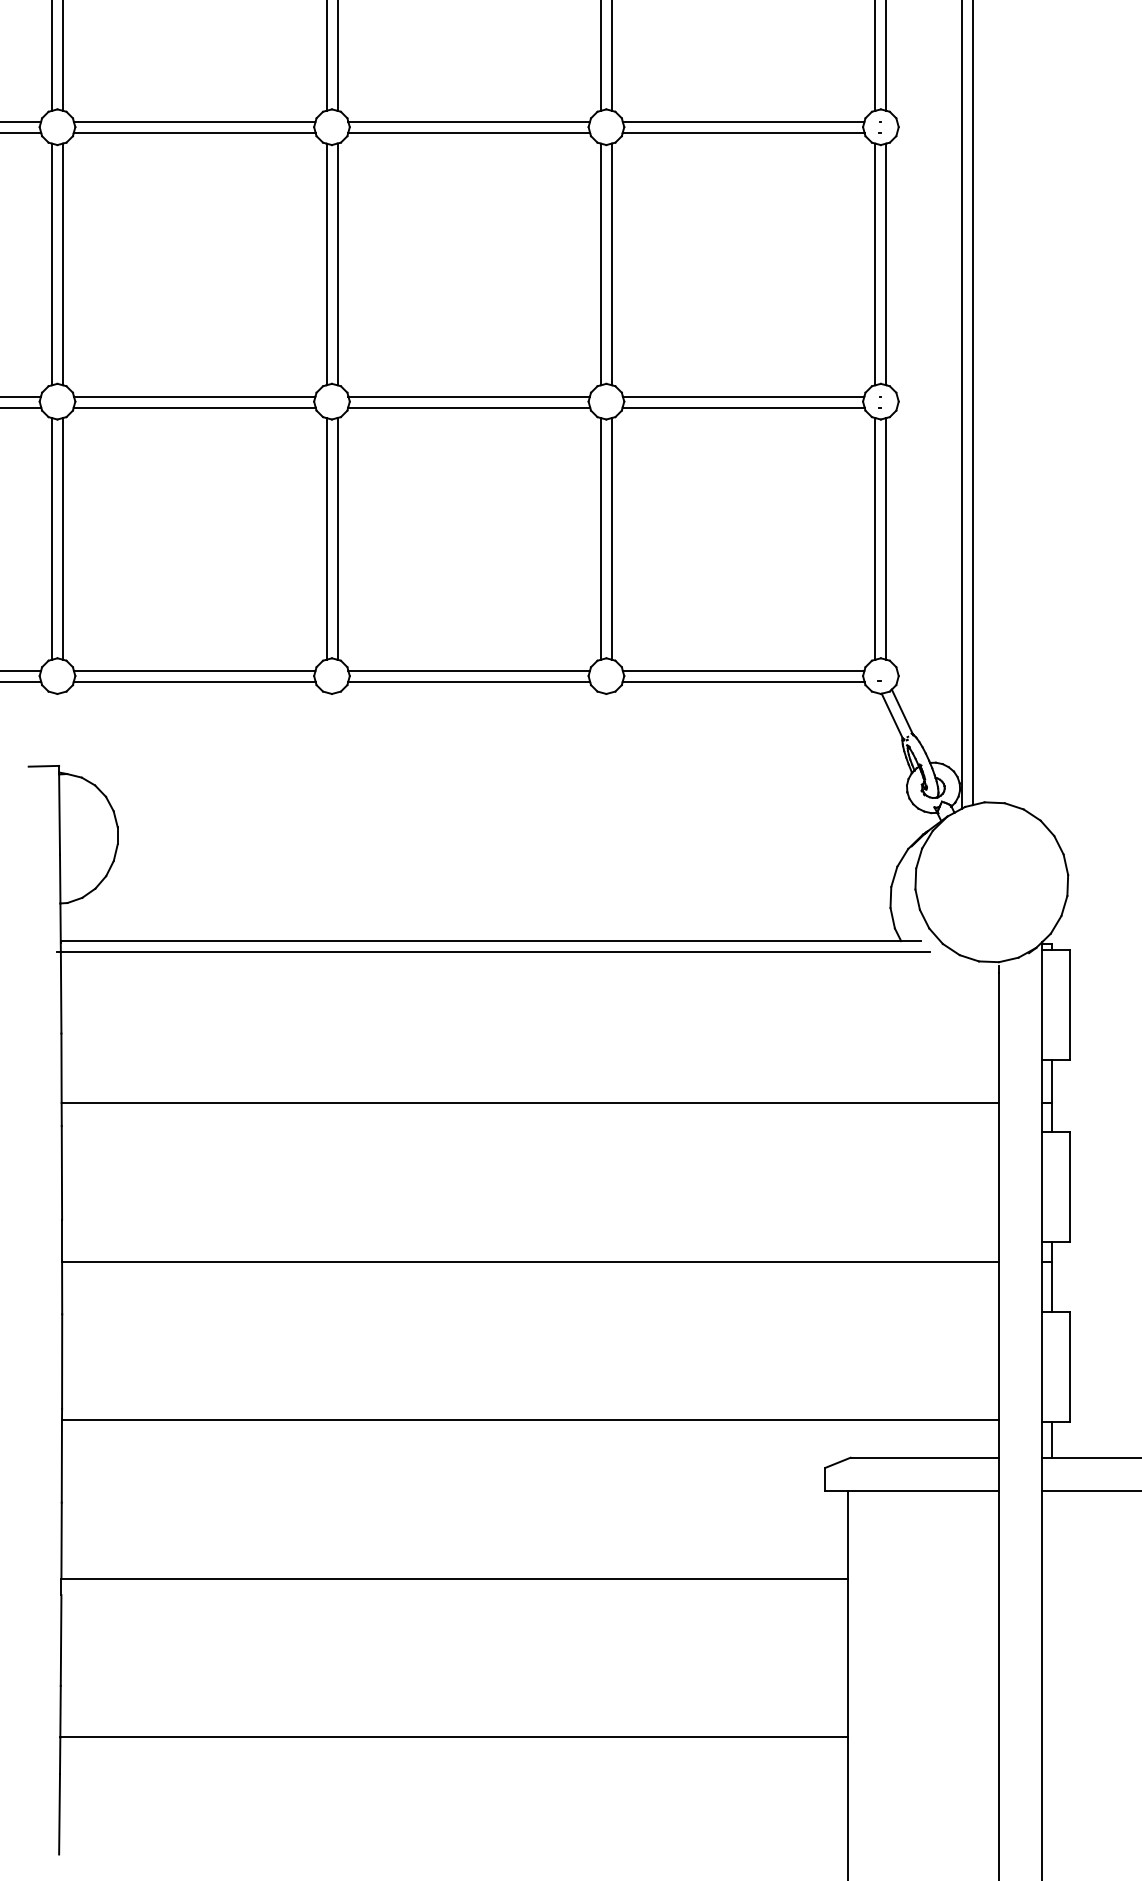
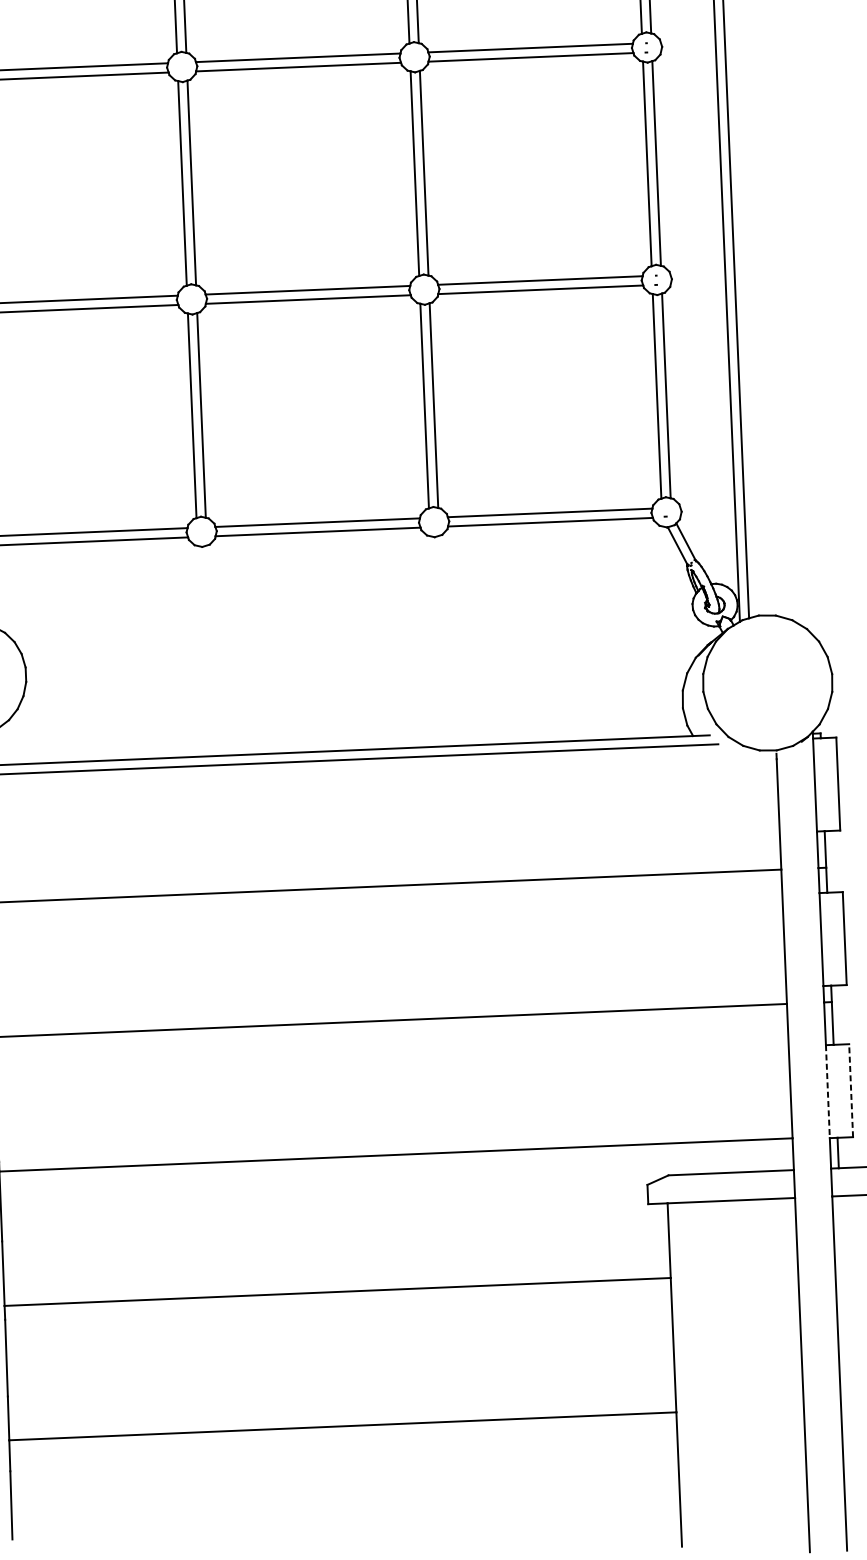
line: (1042, 1366) -> (827, 1091), solid -> dashed
line: (1069, 1366) -> (850, 1090), solid -> dashed

